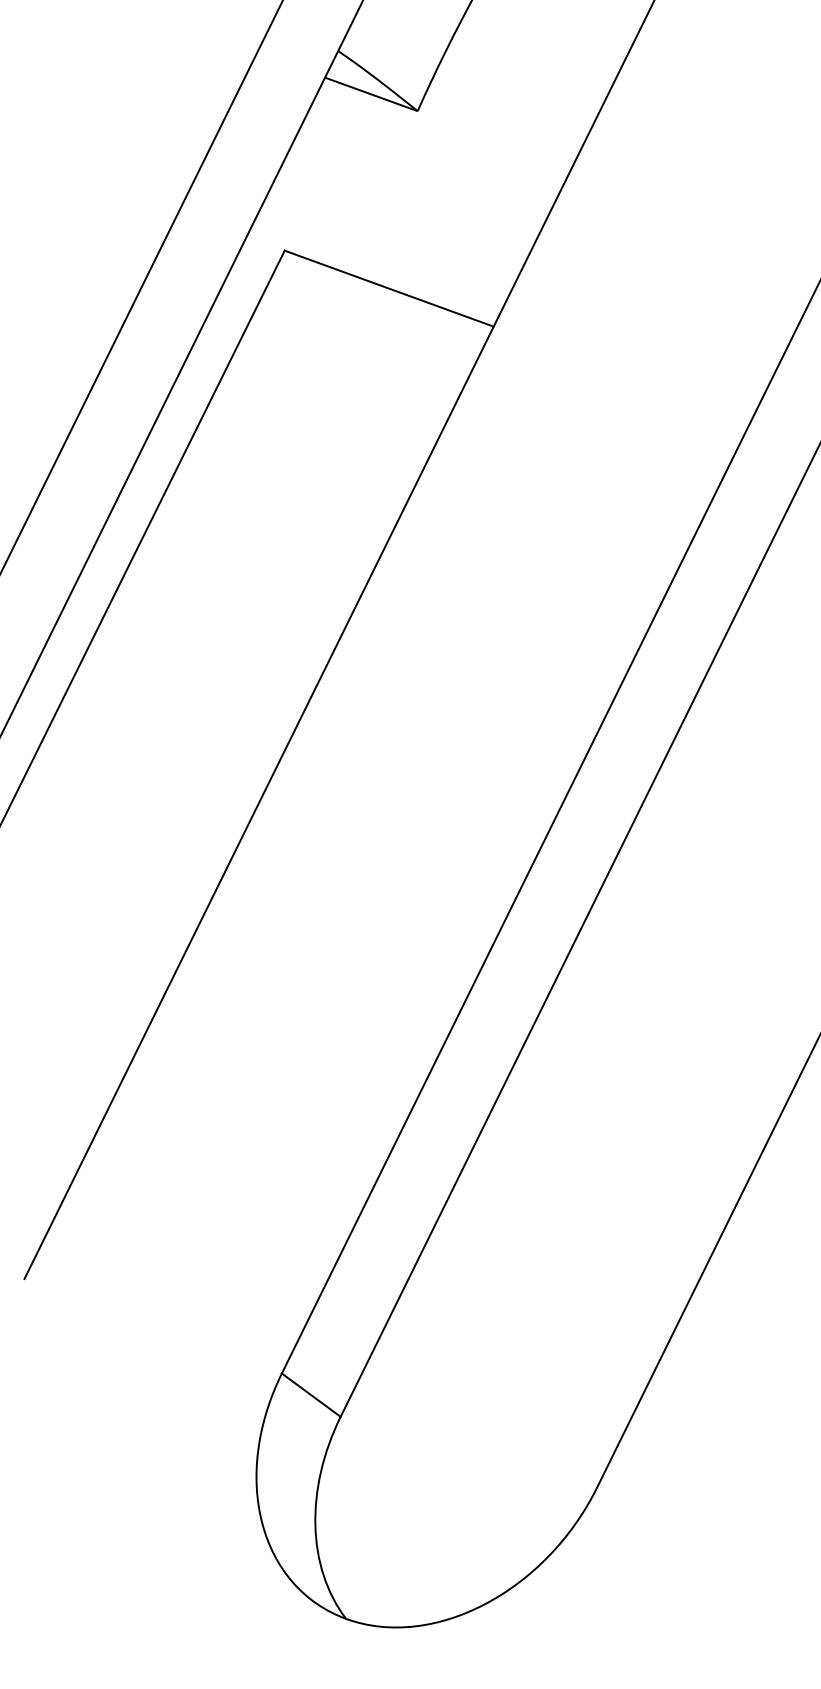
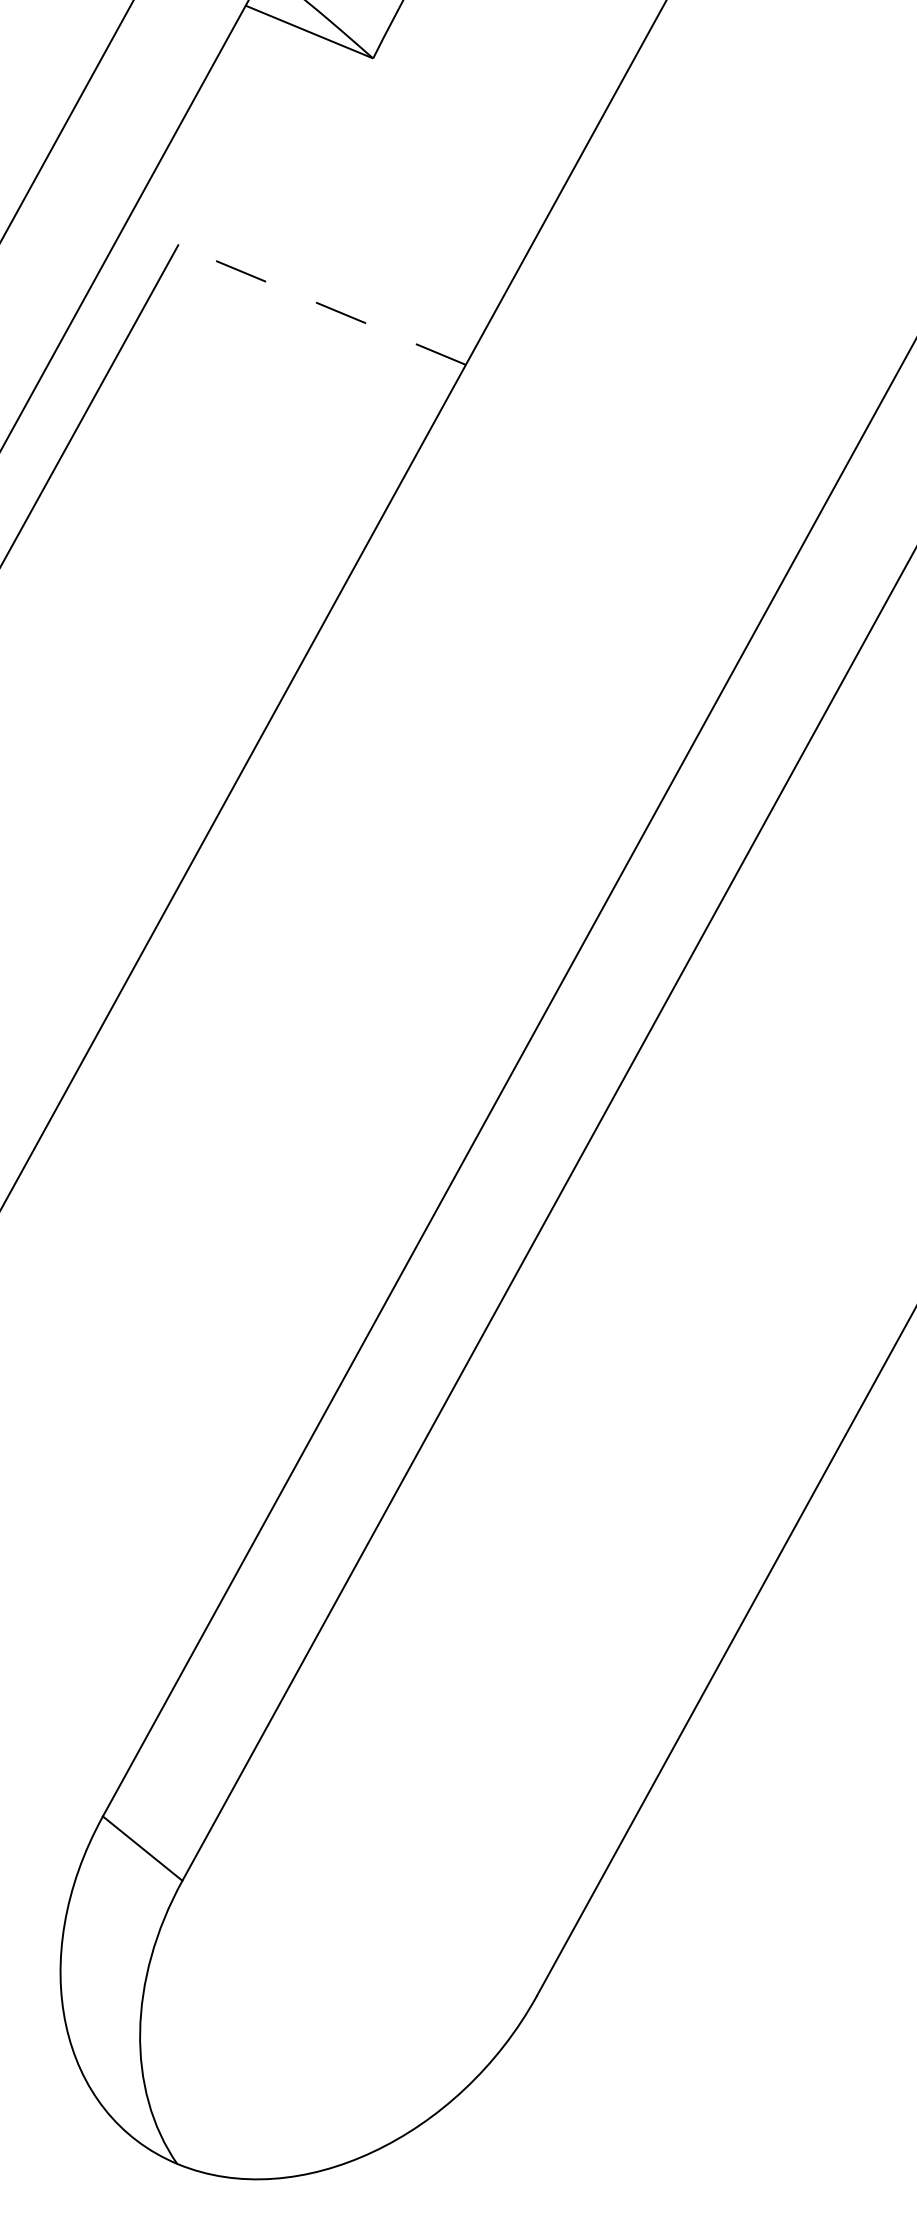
line: (388, 288) -> (321, 304), solid -> dashed

